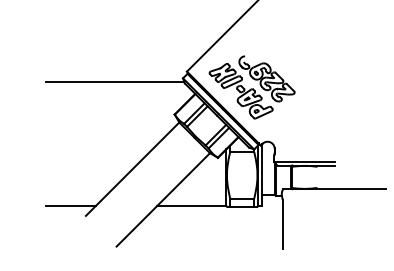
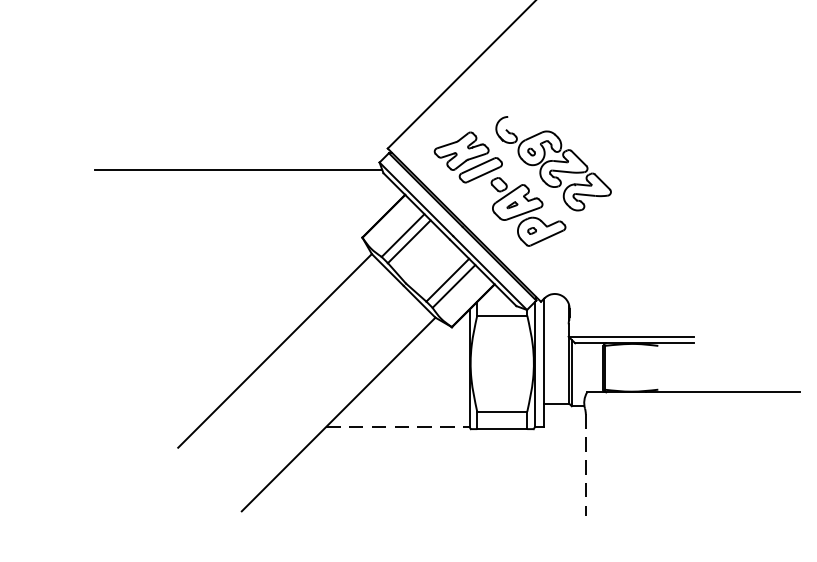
line: (70, 205) -> (146, 426), removed
line: (191, 205) -> (397, 426), solid -> dashed
line: (282, 224) -> (585, 465), solid -> dashed

